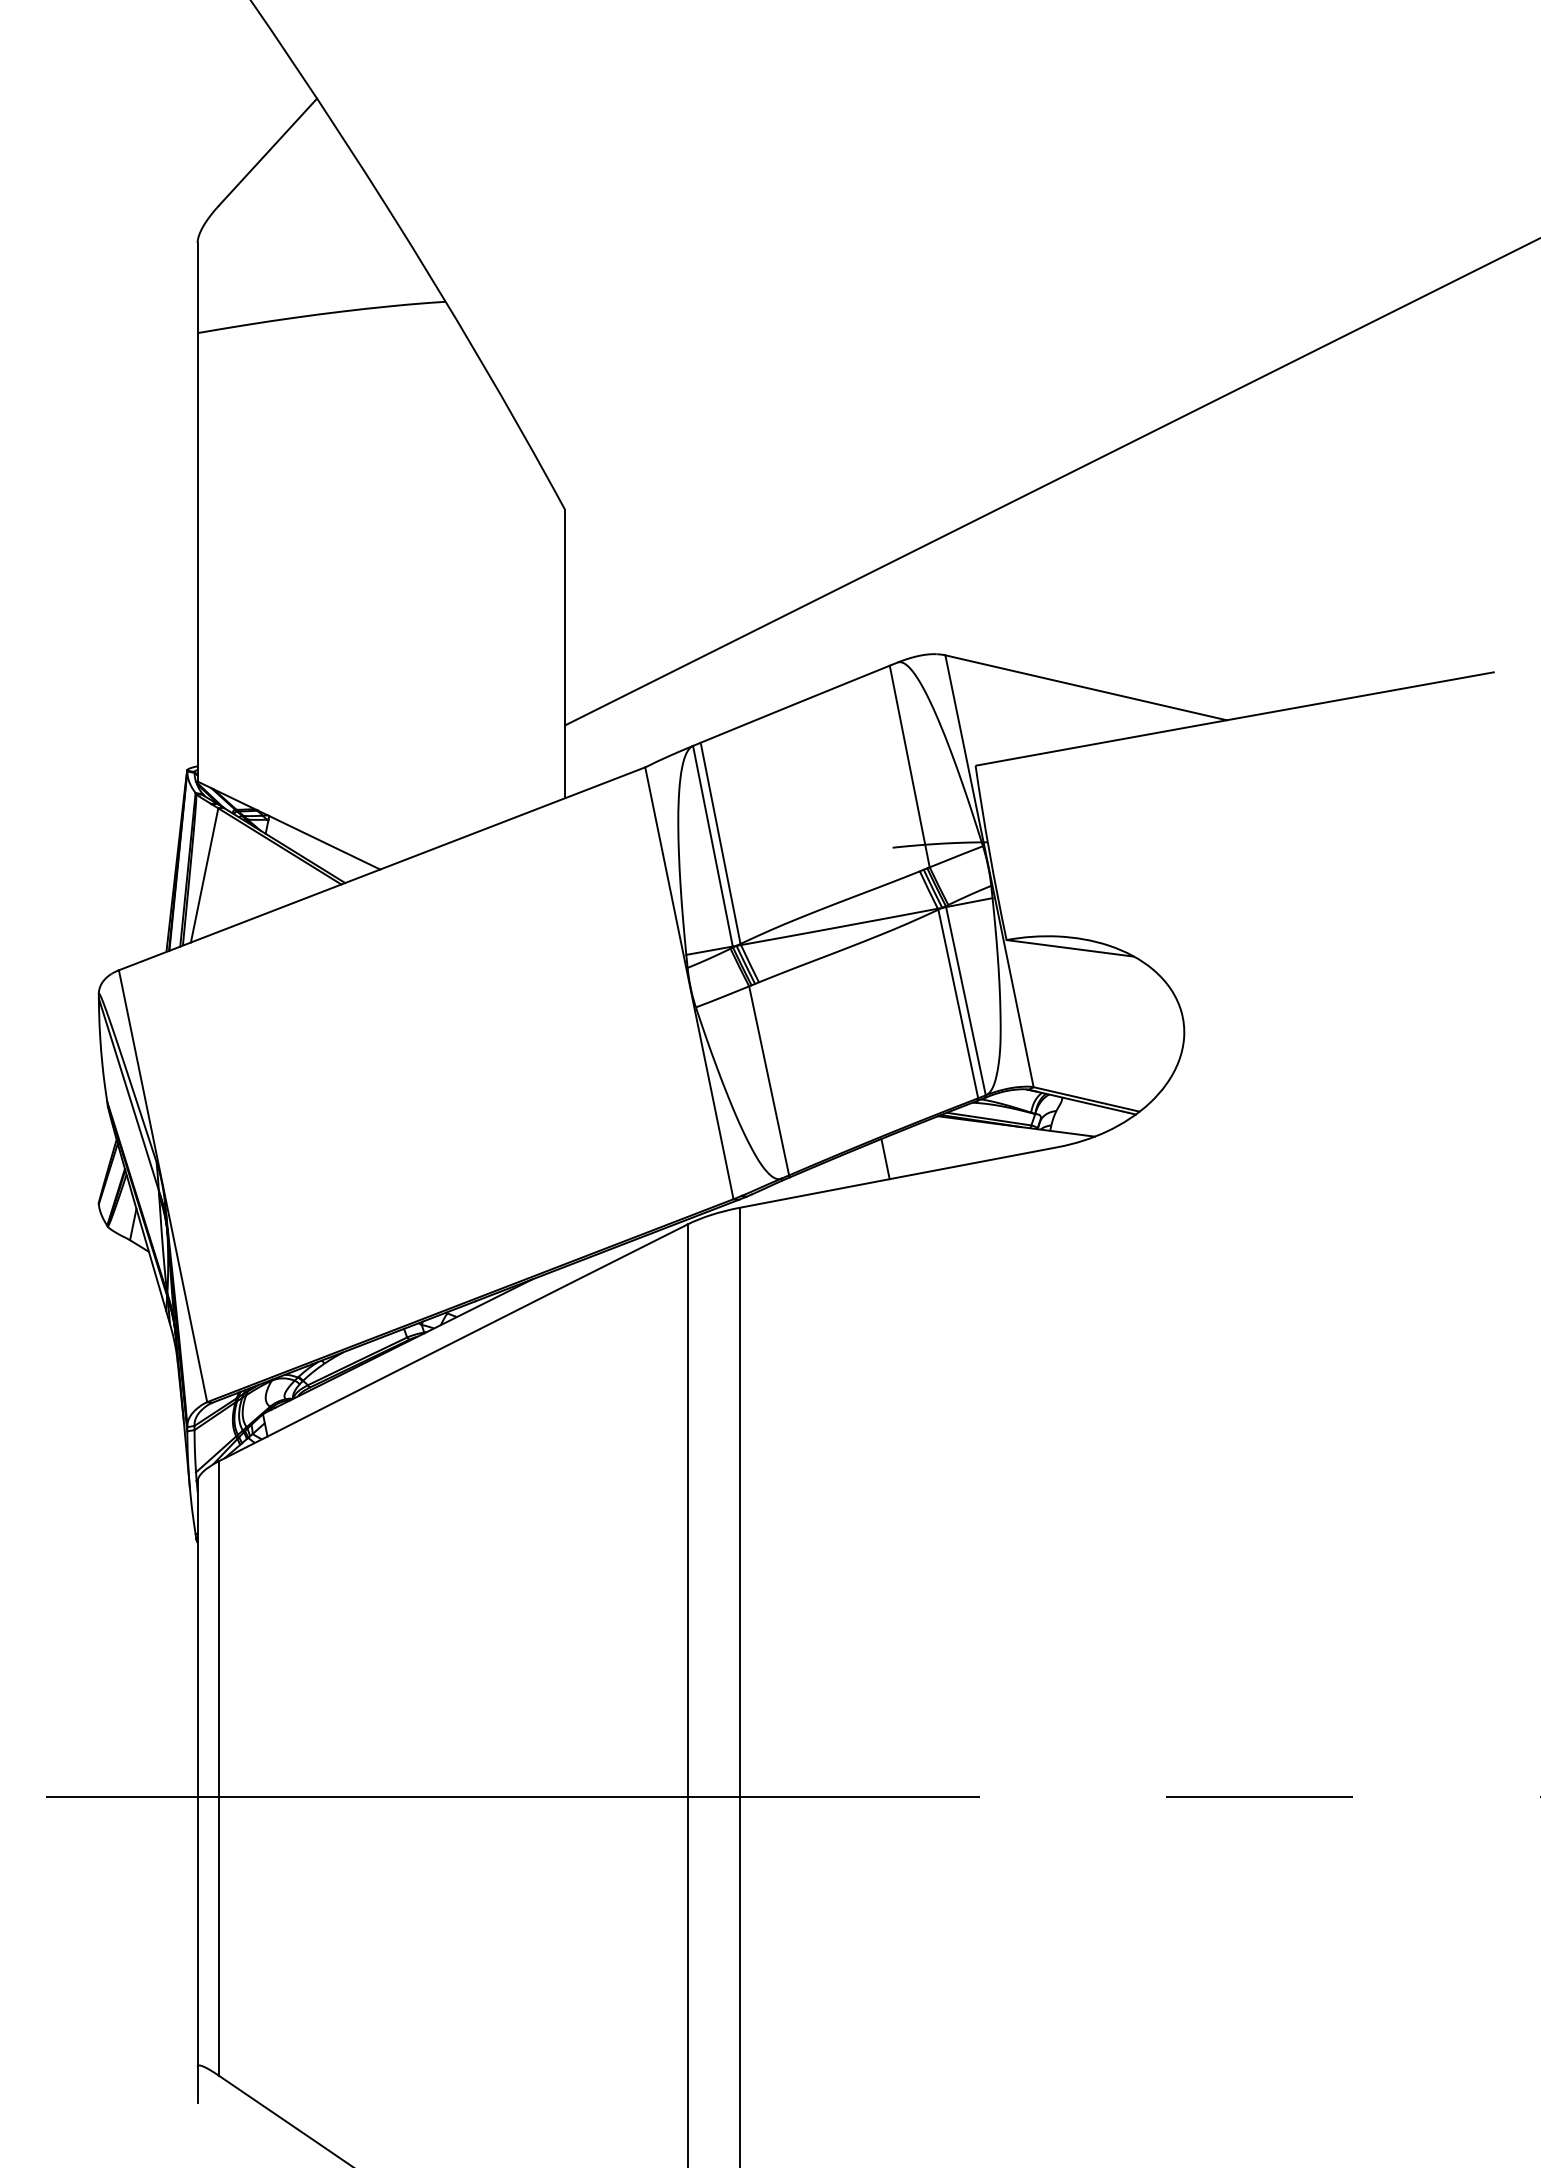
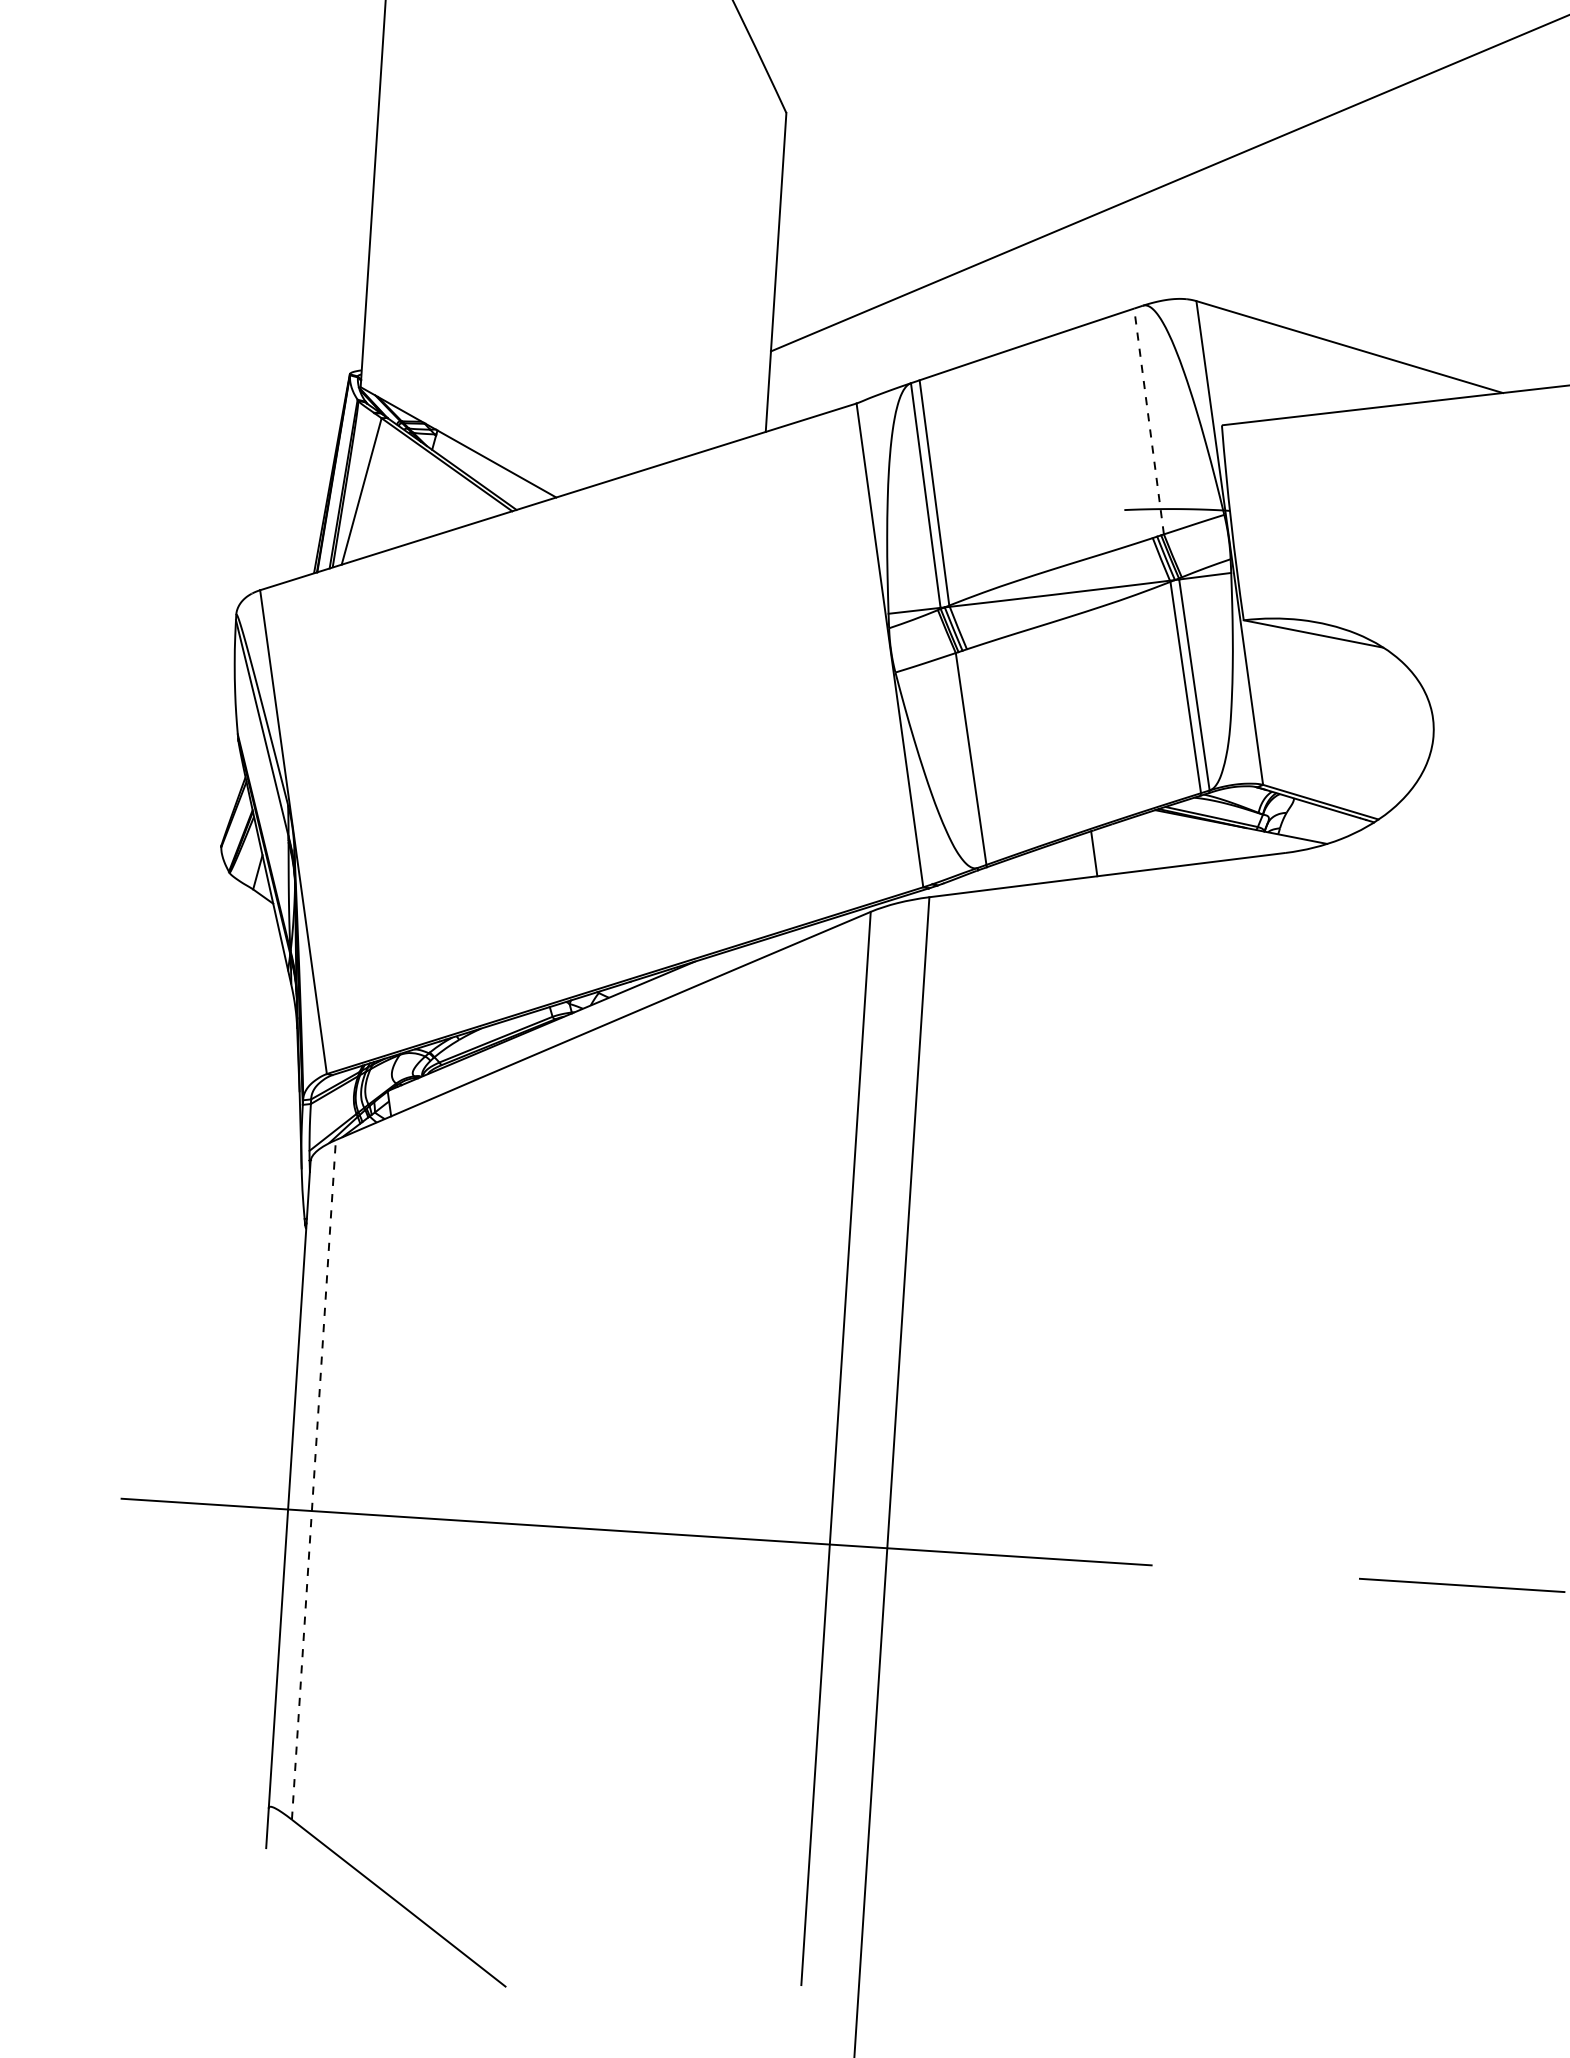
line: (909, 766) -> (1148, 421), solid -> dashed
line: (219, 1768) -> (314, 1479), solid -> dashed

